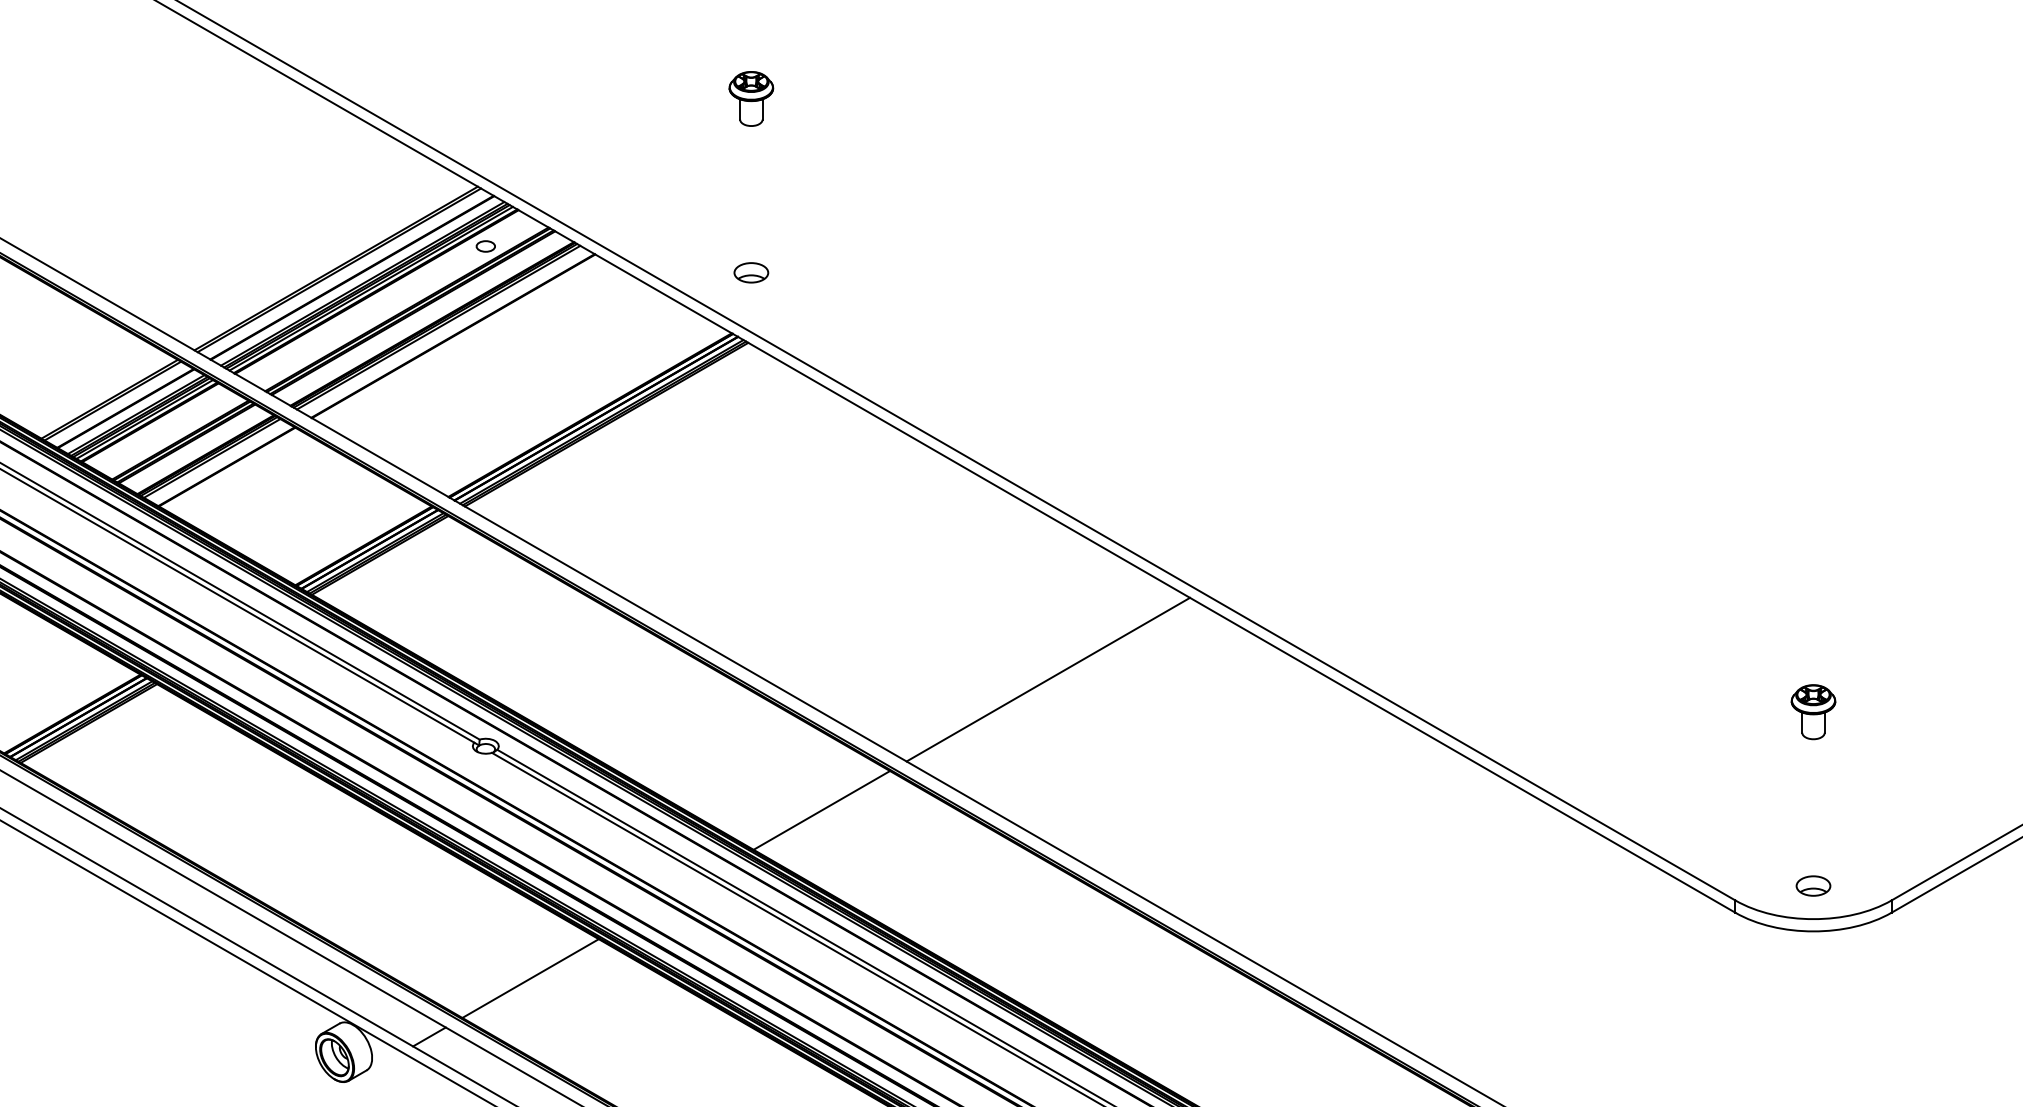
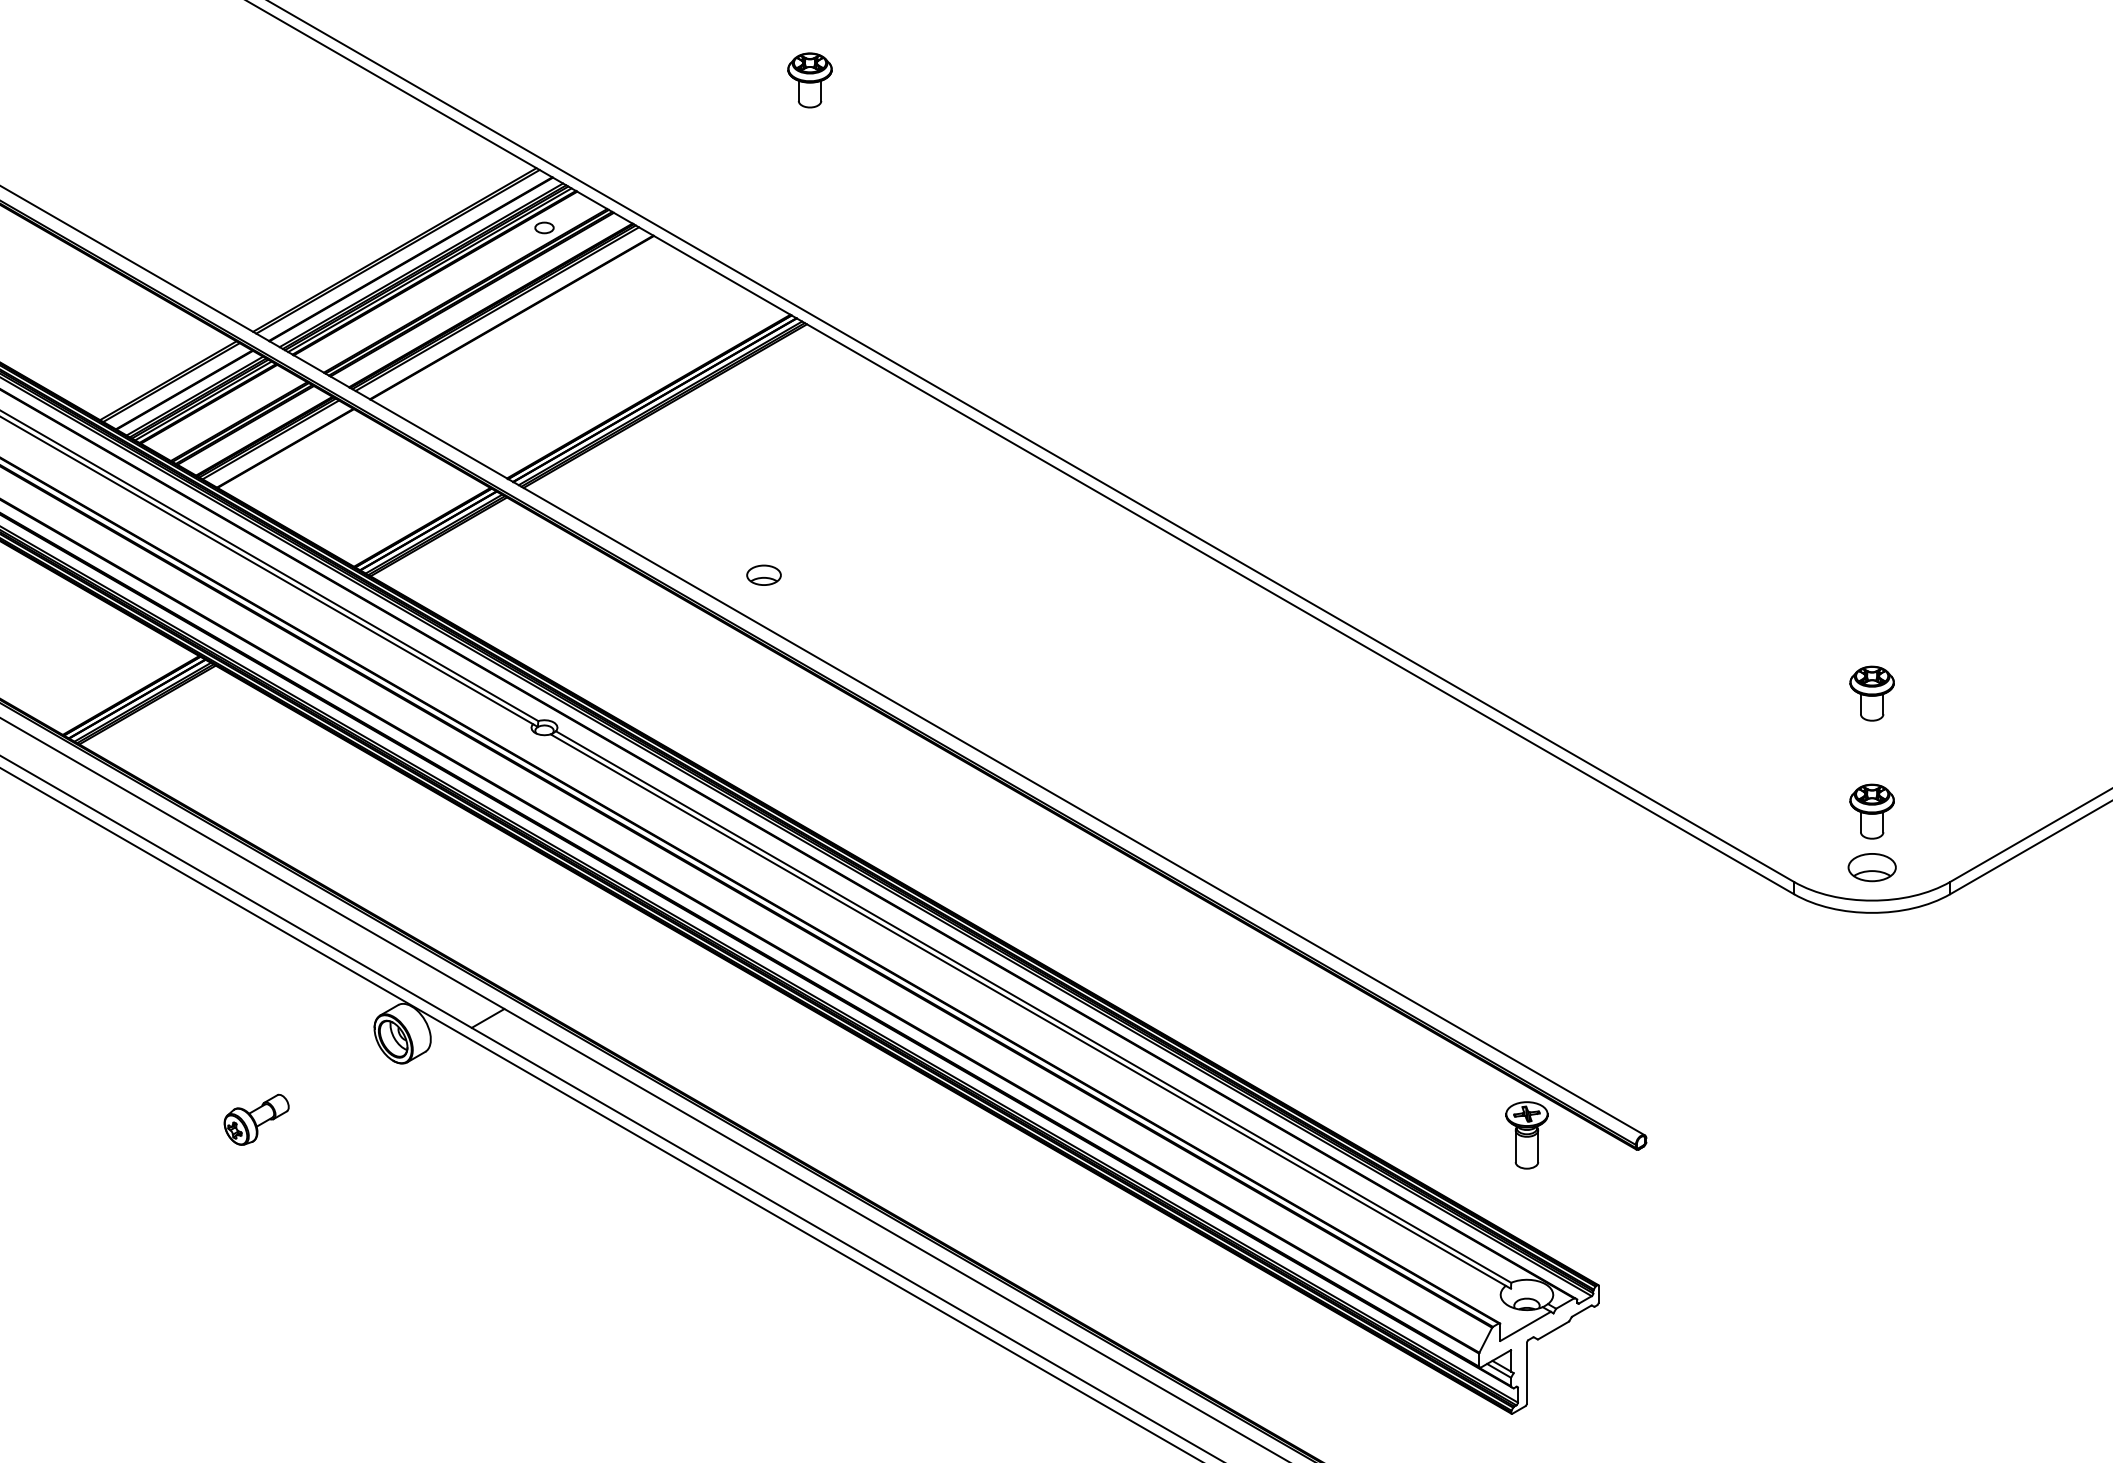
part: (750, 272) -> (763, 574), moved
line: (1047, 679) -> (1106, 660), removed
line: (821, 810) -> (880, 791), removed
part: (1812, 830) -> (1871, 811), added
part: (1812, 886) -> (1871, 867), size x1.4
line: (530, 978) -> (589, 959), removed

